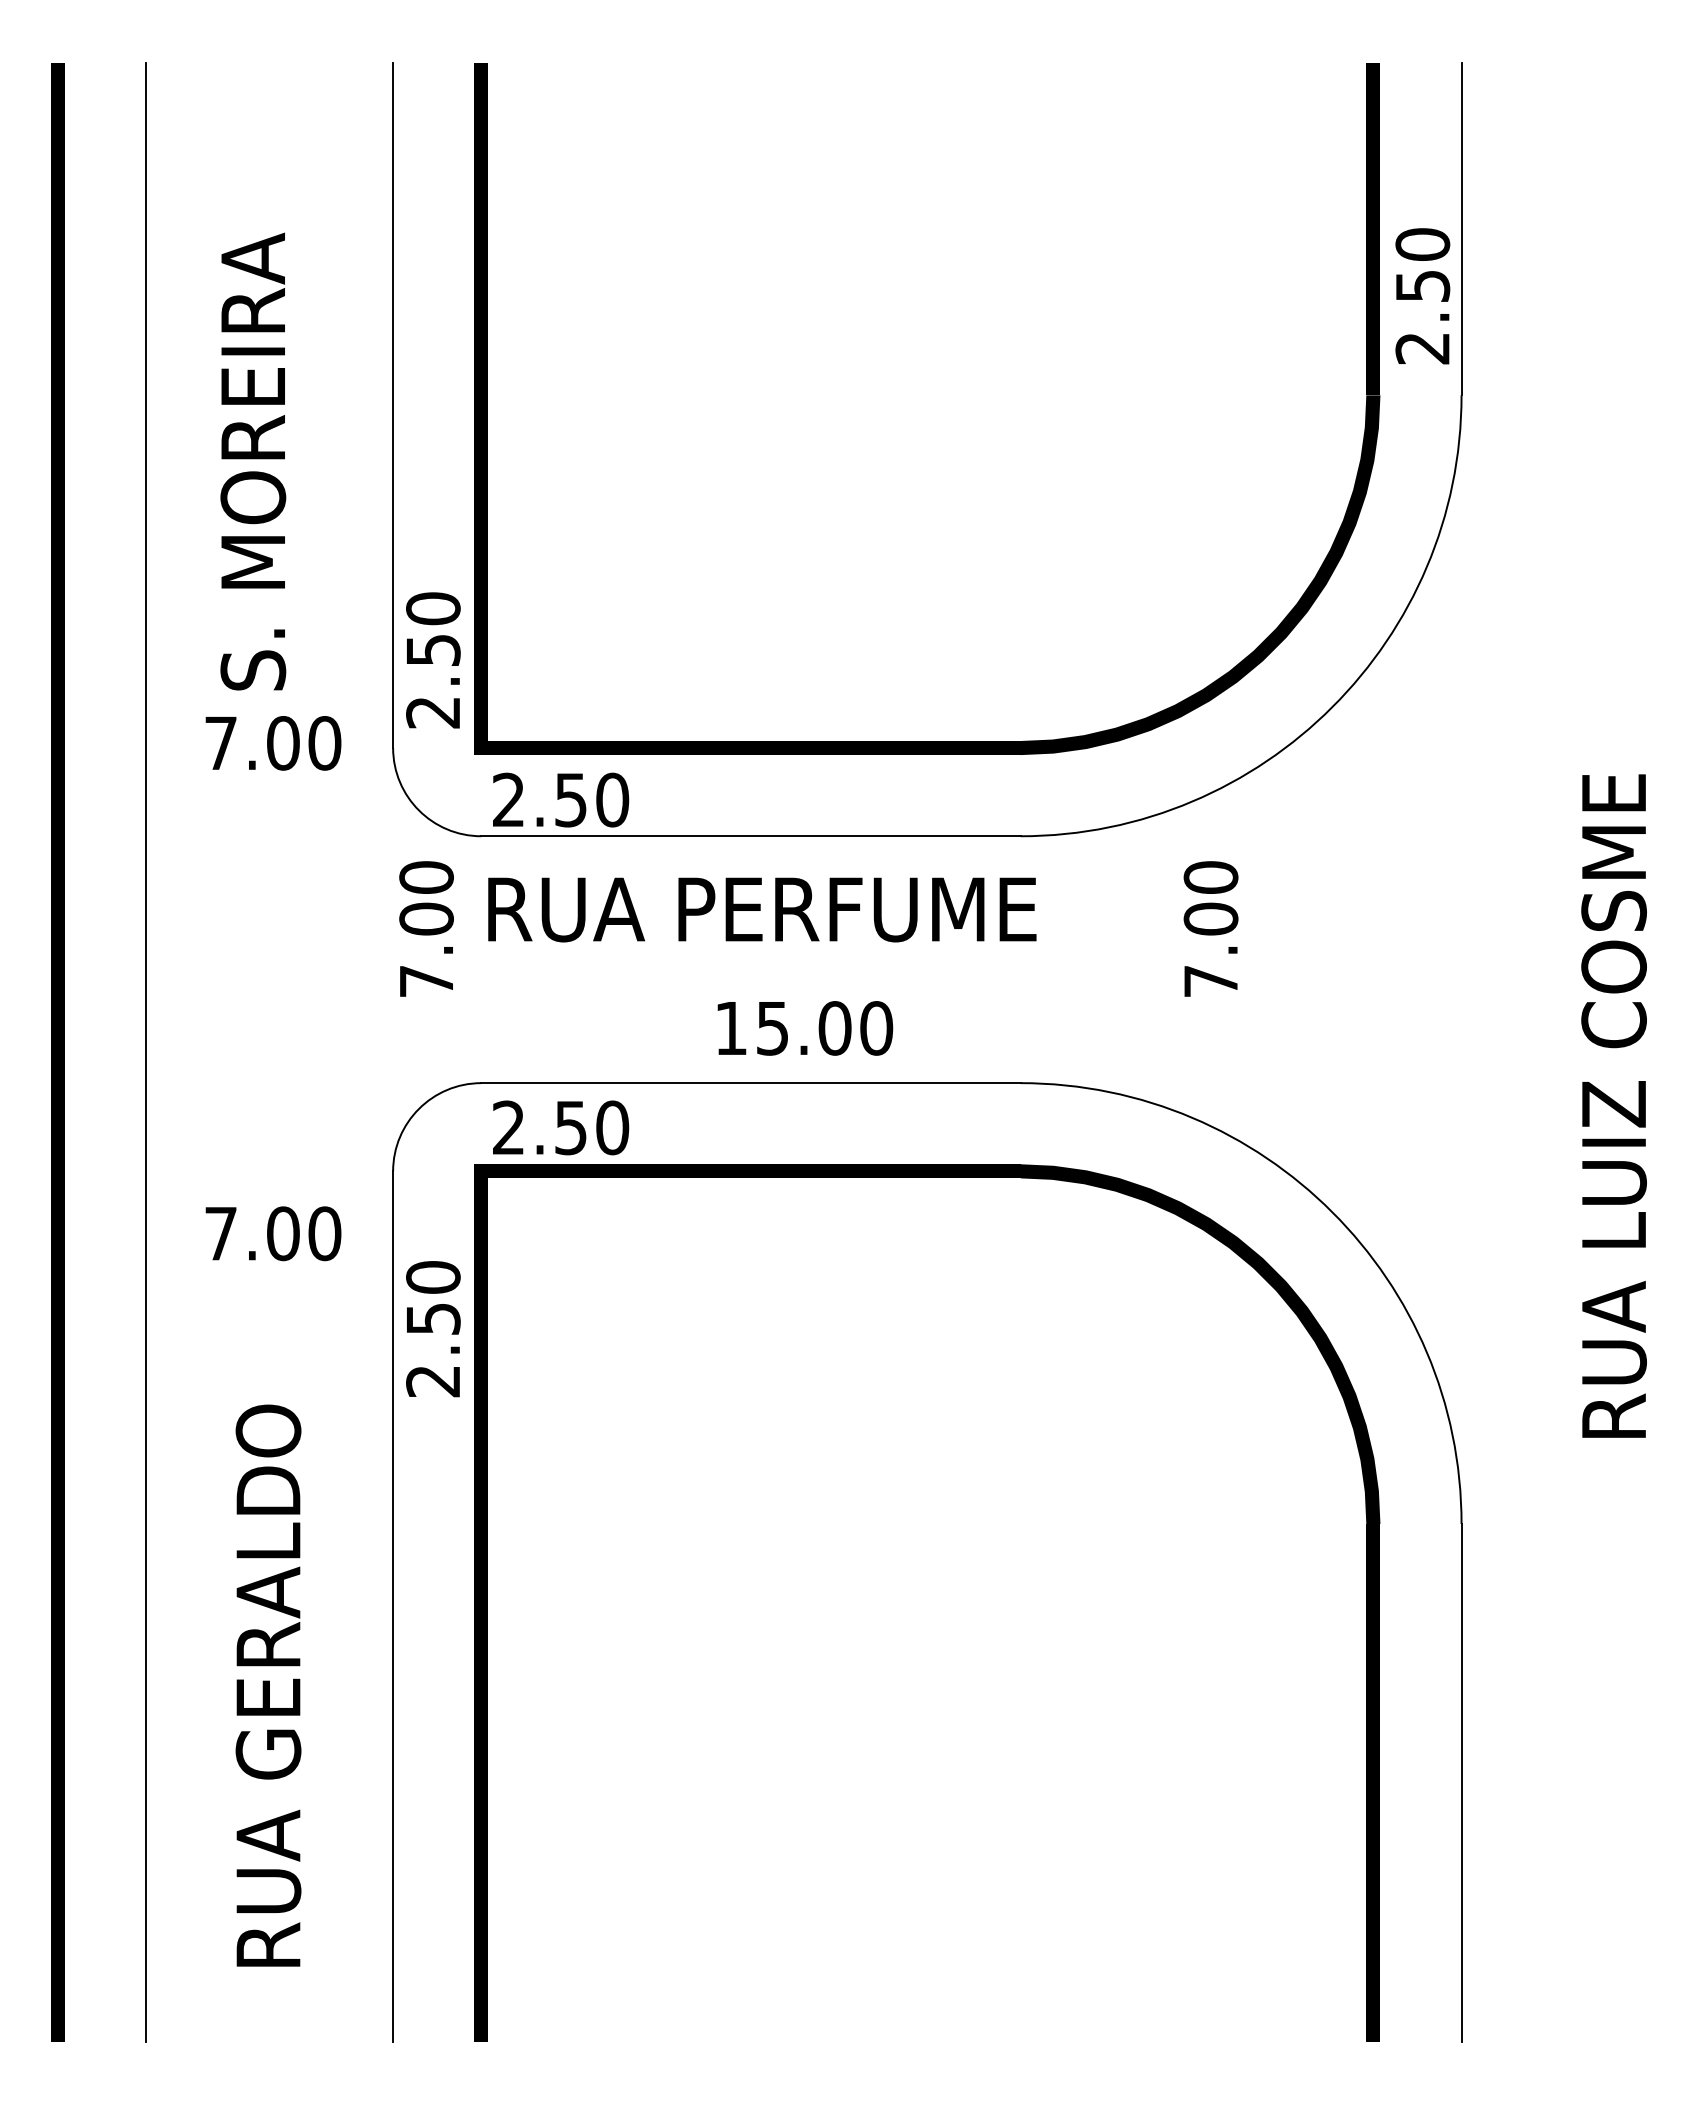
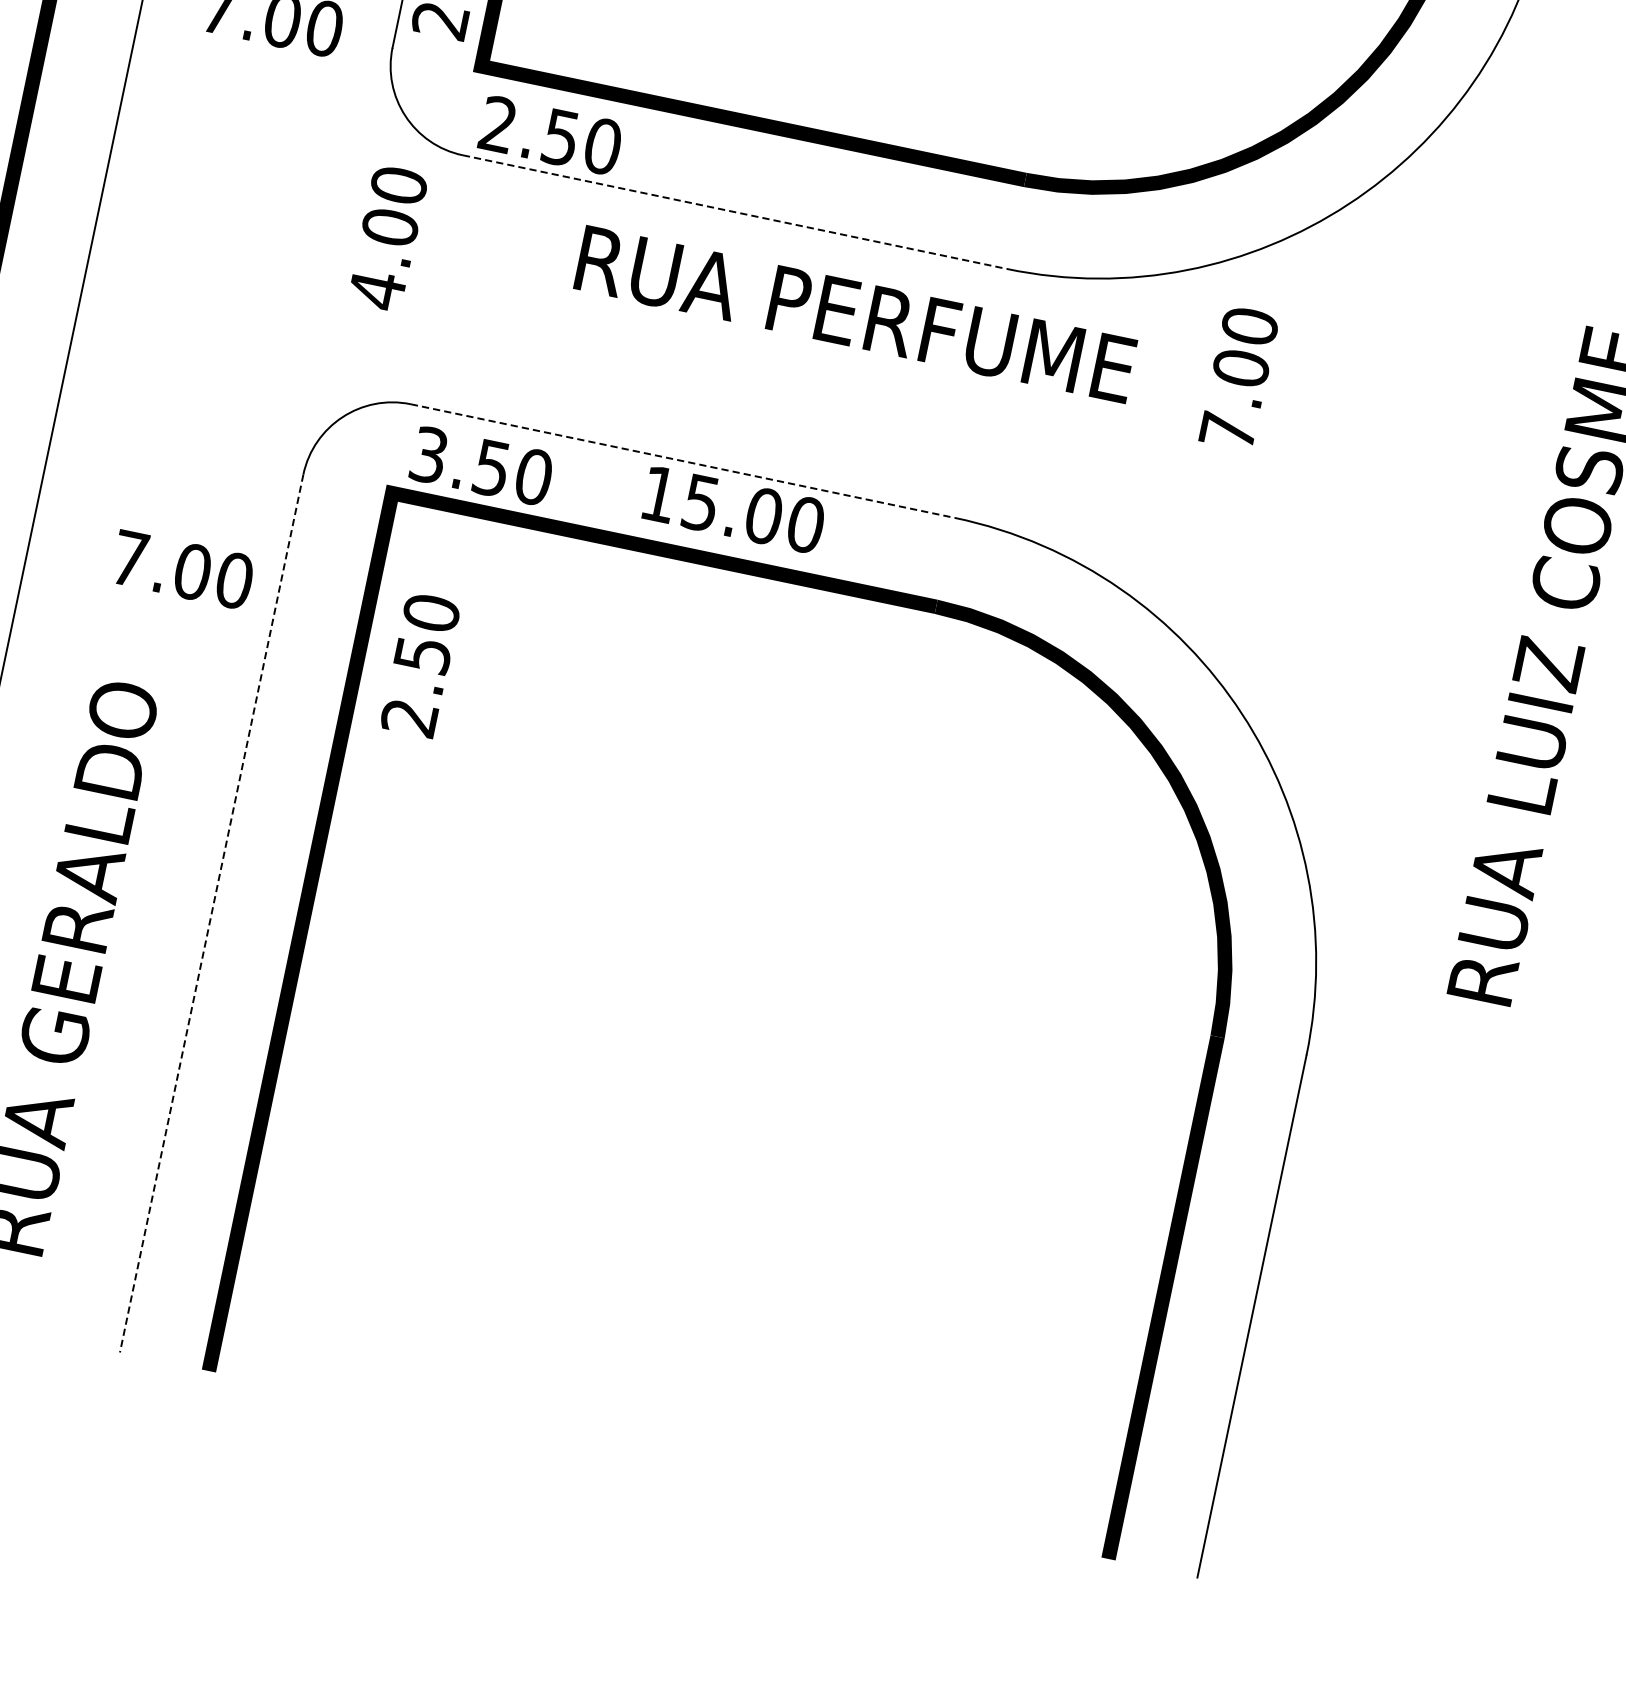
line: (750, 836) -> (734, 212), solid -> dashed
text: (762, 909) -> (856, 314), moved
text: (1210, 928) -> (1238, 377), moved
text: (426, 981) -> (377, 290), 7.00 -> 4.00
text: (805, 1028) -> (734, 510), moved
line: (750, 1083) -> (682, 461), solid -> dashed
text: (508, 1127) -> (428, 454), 2.50 -> 3.50
text: (273, 1233) -> (182, 569), moved
text: (433, 1329) -> (420, 665), moved
line: (393, 1607) -> (211, 914), solid -> dashed

